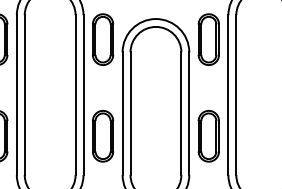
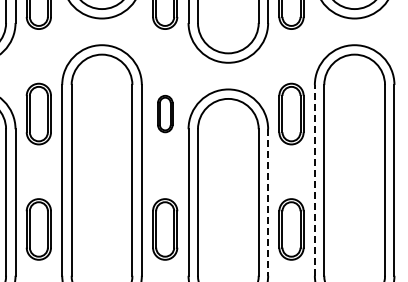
part: (103, 39) -> (165, 113), size x0.6
line: (228, 94) -> (314, 179), solid -> dashed
line: (189, 114) -> (268, 203), solid -> dashed

